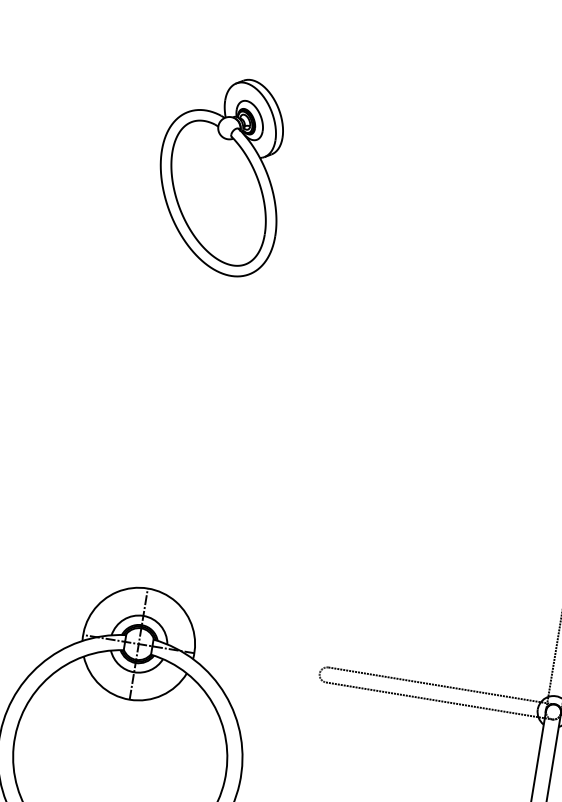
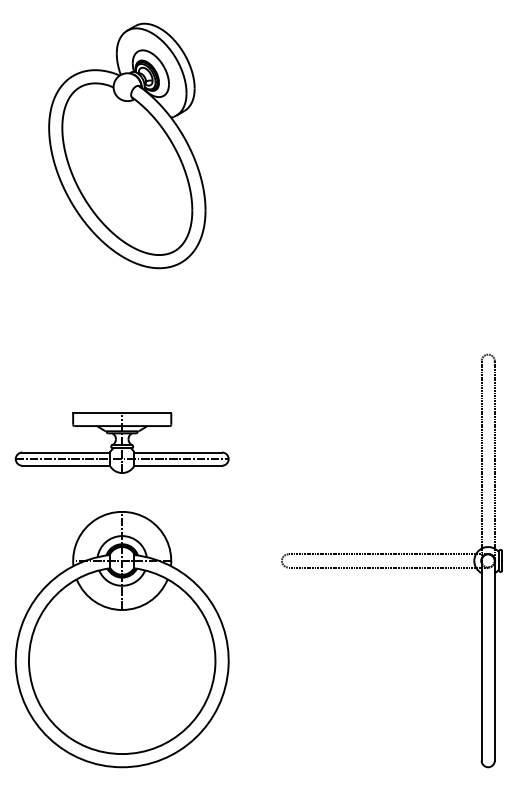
part: (221, 174) -> (127, 145), size x1.43
part: (159, 509) -> (121, 442), added

